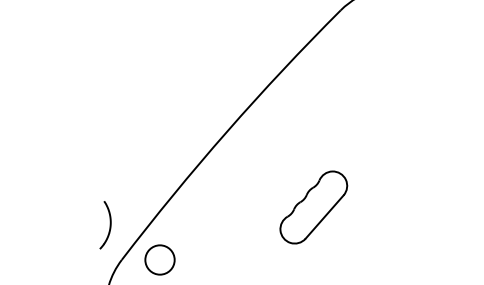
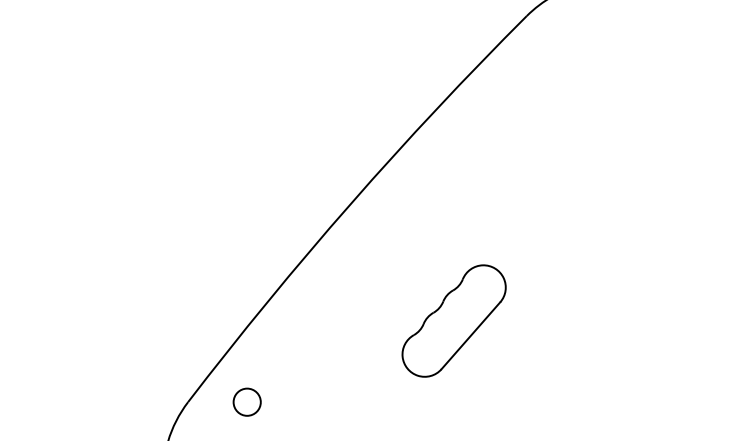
part: (313, 207) -> (453, 321), moved
curve: (109, 225) -> (169, 348), removed
circle: (159, 259) -> (246, 401), size x0.6

